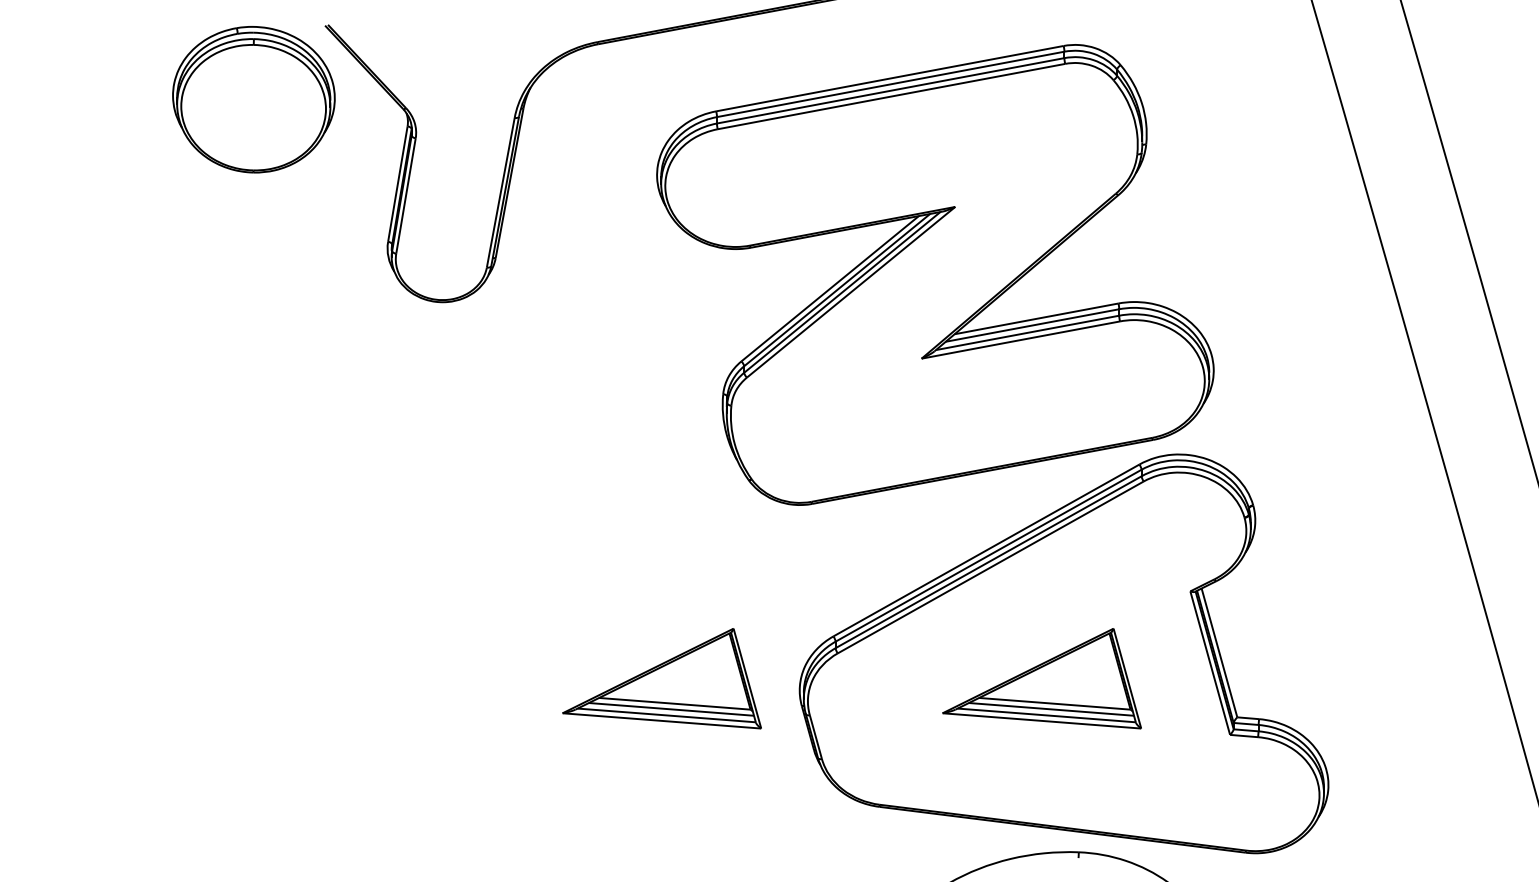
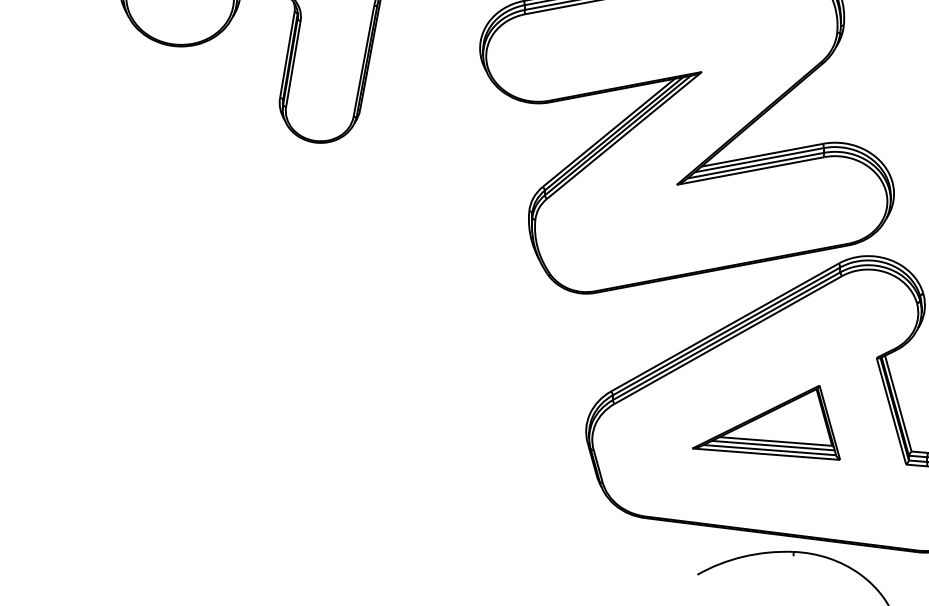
part: (661, 678) -> (483, 422), removed

